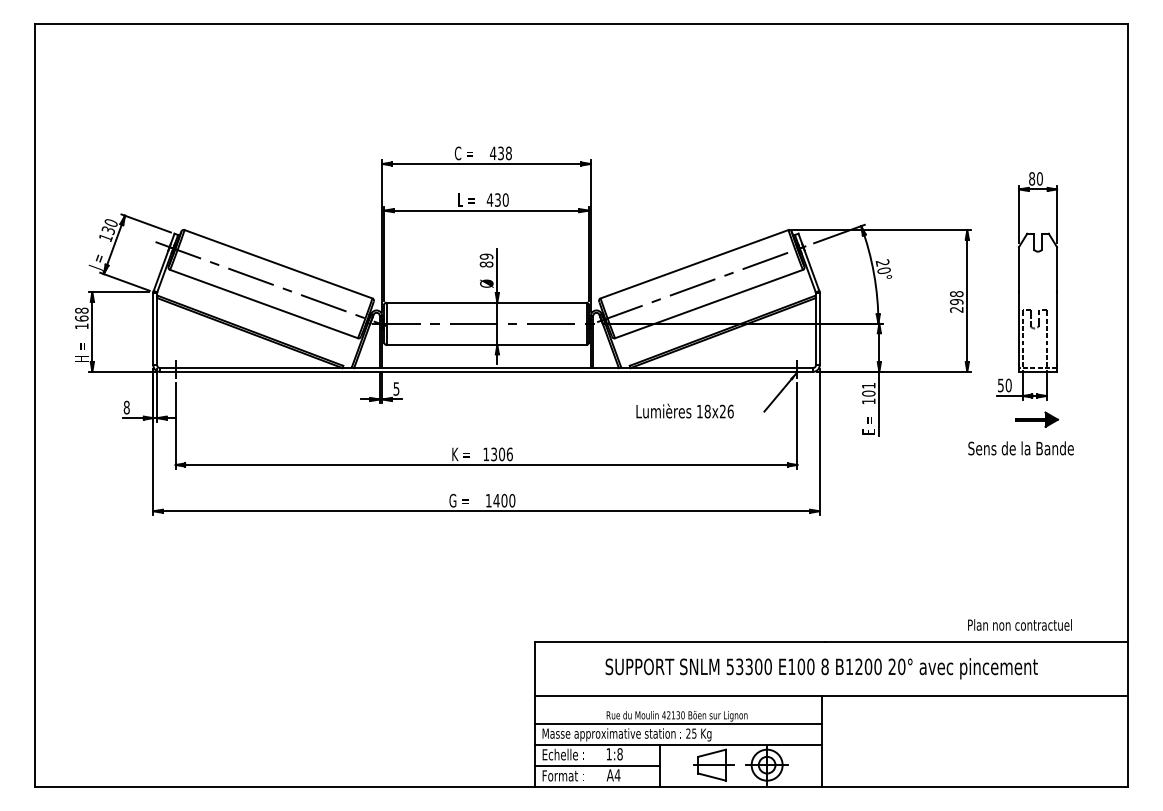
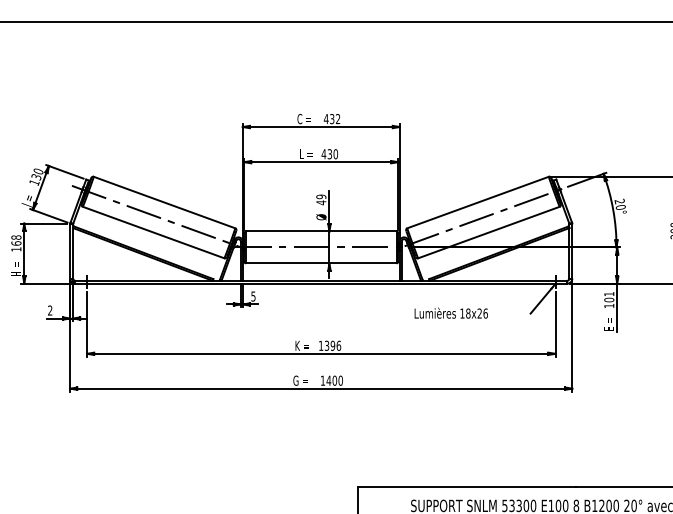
text: (508, 153) -> (337, 119), 438 -> 432
text: (486, 264) -> (321, 202), 89 -> 49
text: (126, 407) -> (50, 310), 8 -> 2
text: (684, 410) -> (450, 312), moved
text: (501, 454) -> (332, 345), 1306 -> 1396

